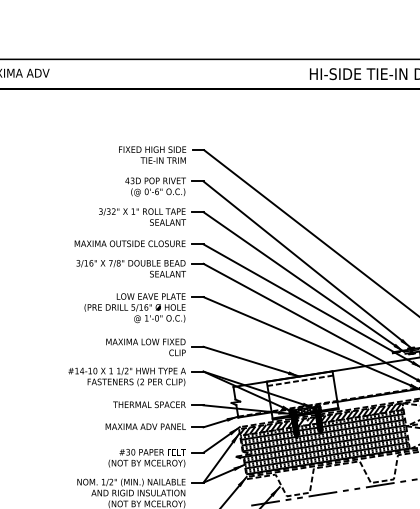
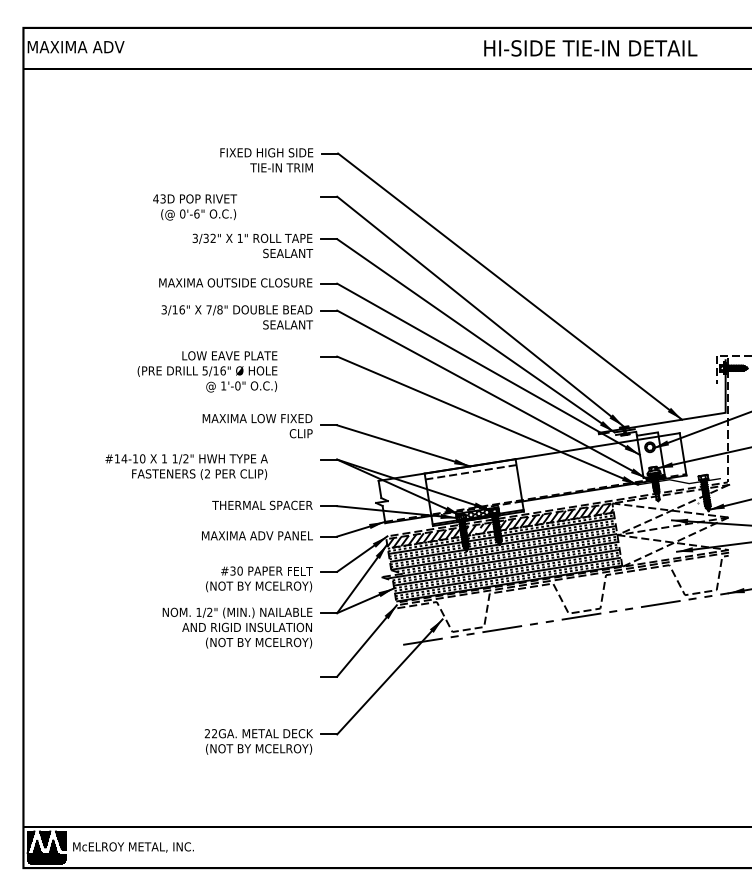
text: (155, 187) -> (194, 207), moved
text: (135, 307) -> (207, 371), moved
text: (127, 376) -> (186, 466), moved

